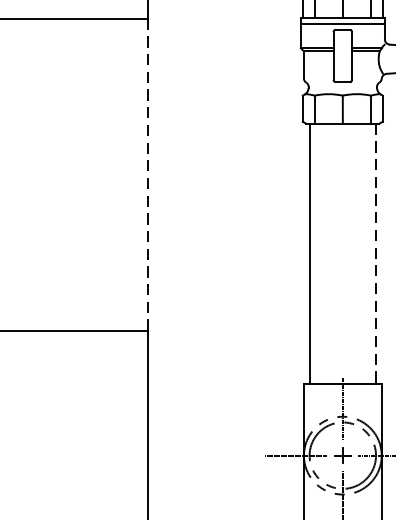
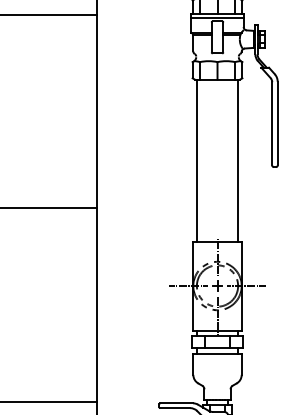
line: (148, 175) -> (96, 111), dashed -> solid
line: (376, 253) -> (238, 160), dashed -> solid

